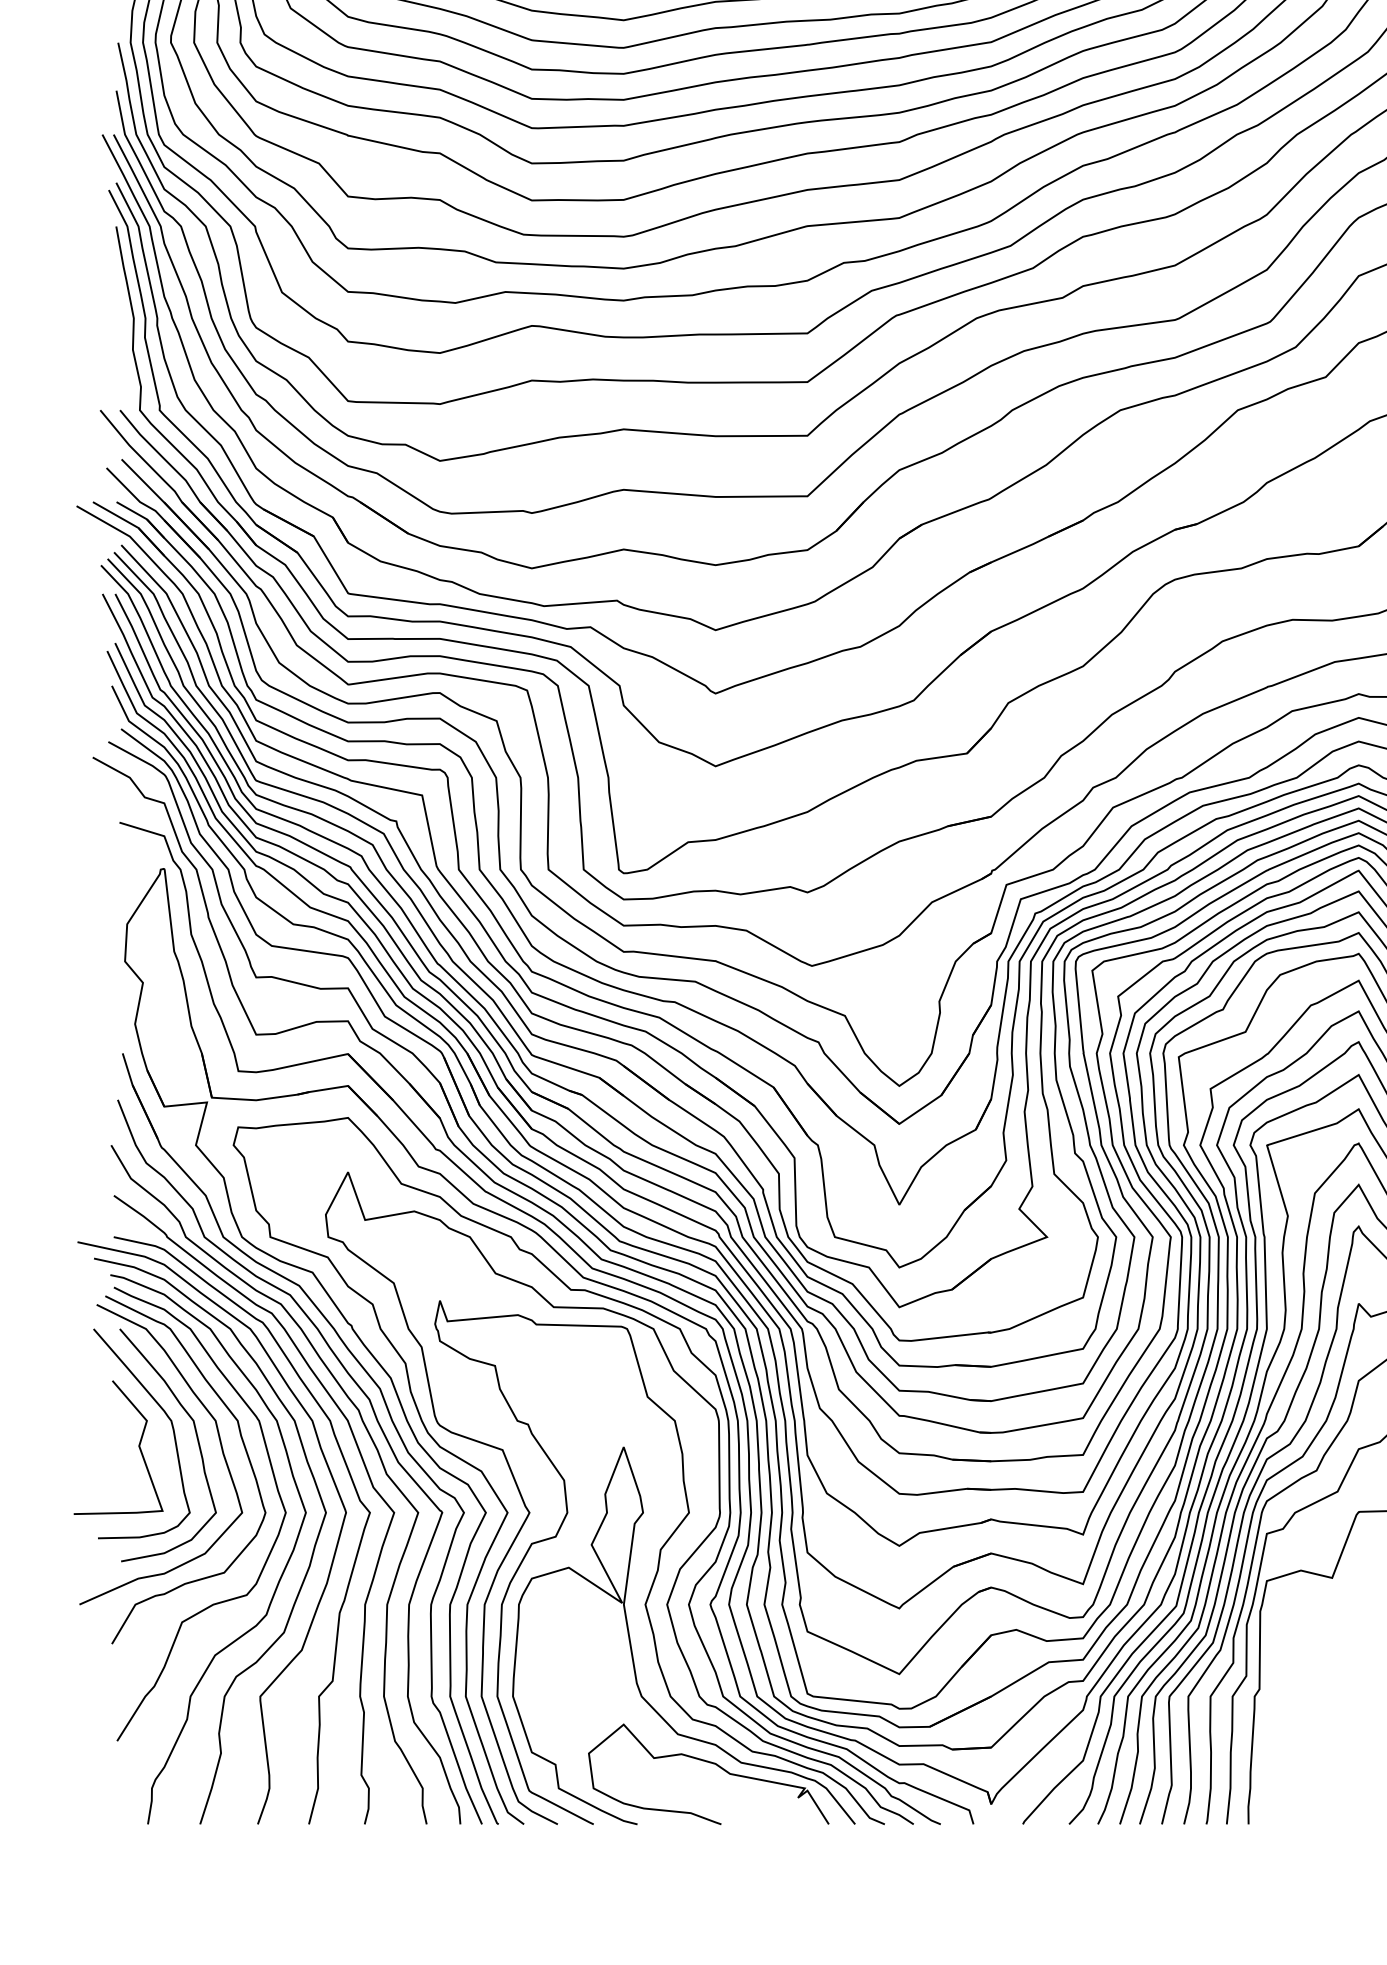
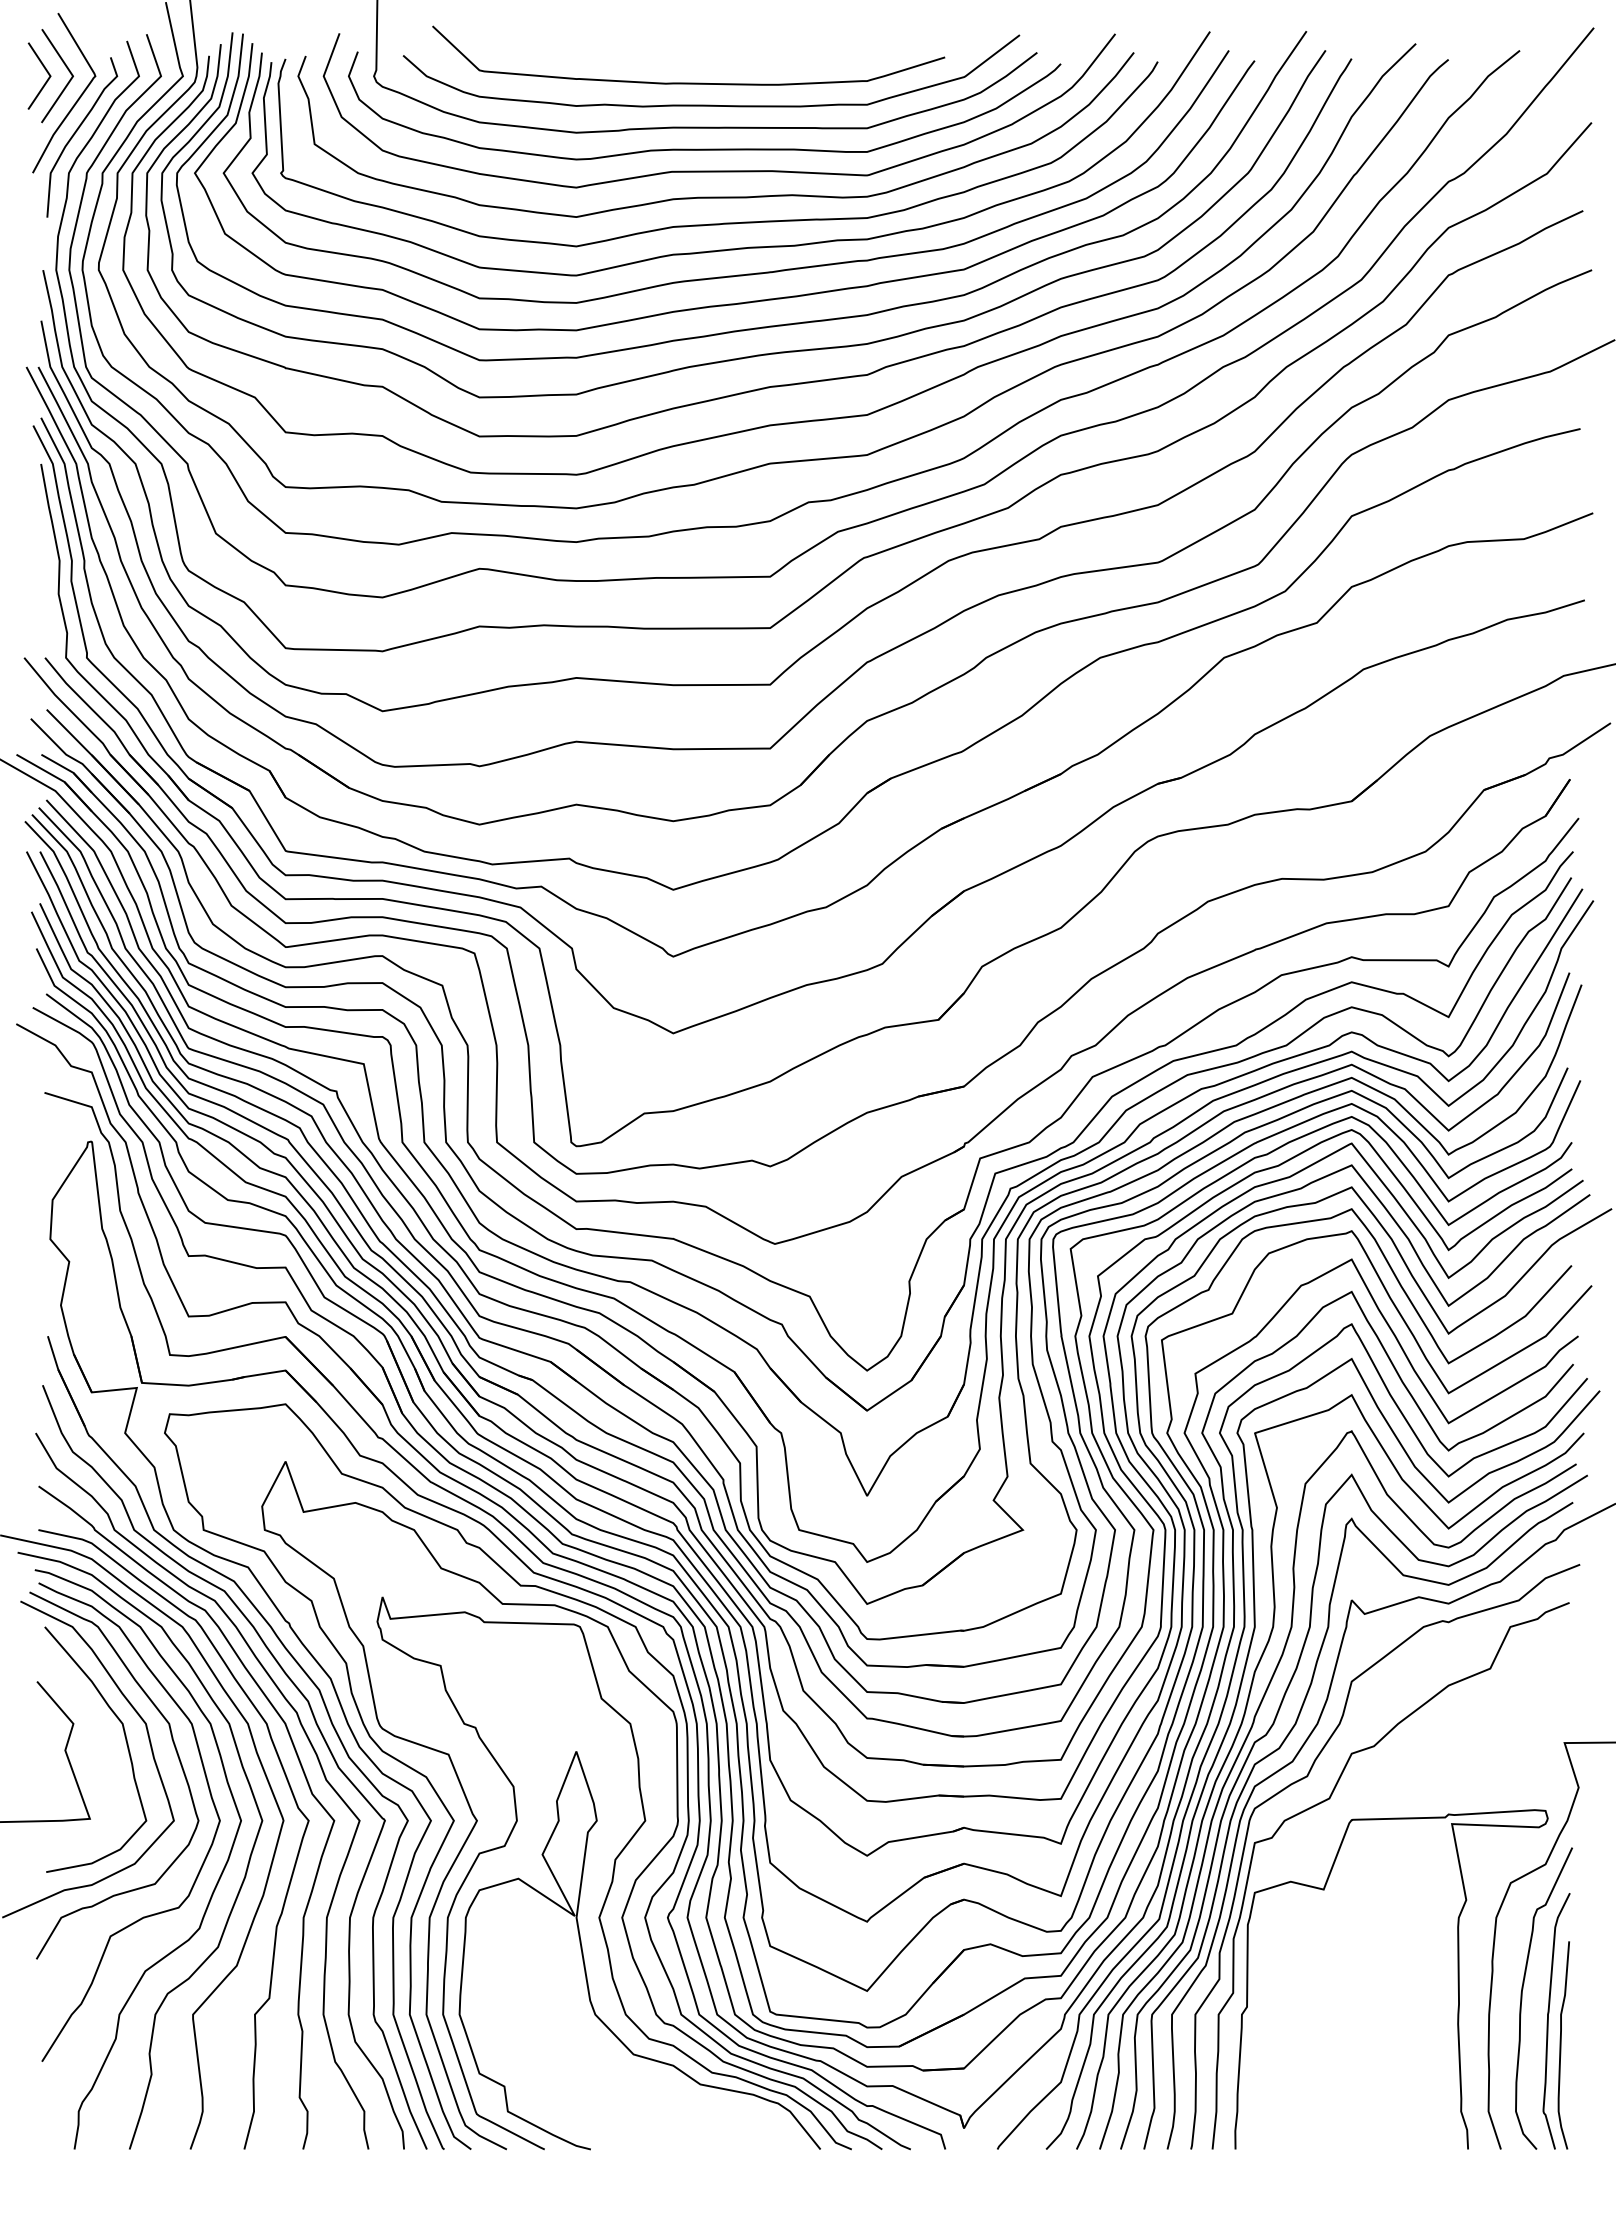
curve: (166, 1416) -> (94, 1719), removed
curve: (711, 1763) -> (668, 2085), removed

